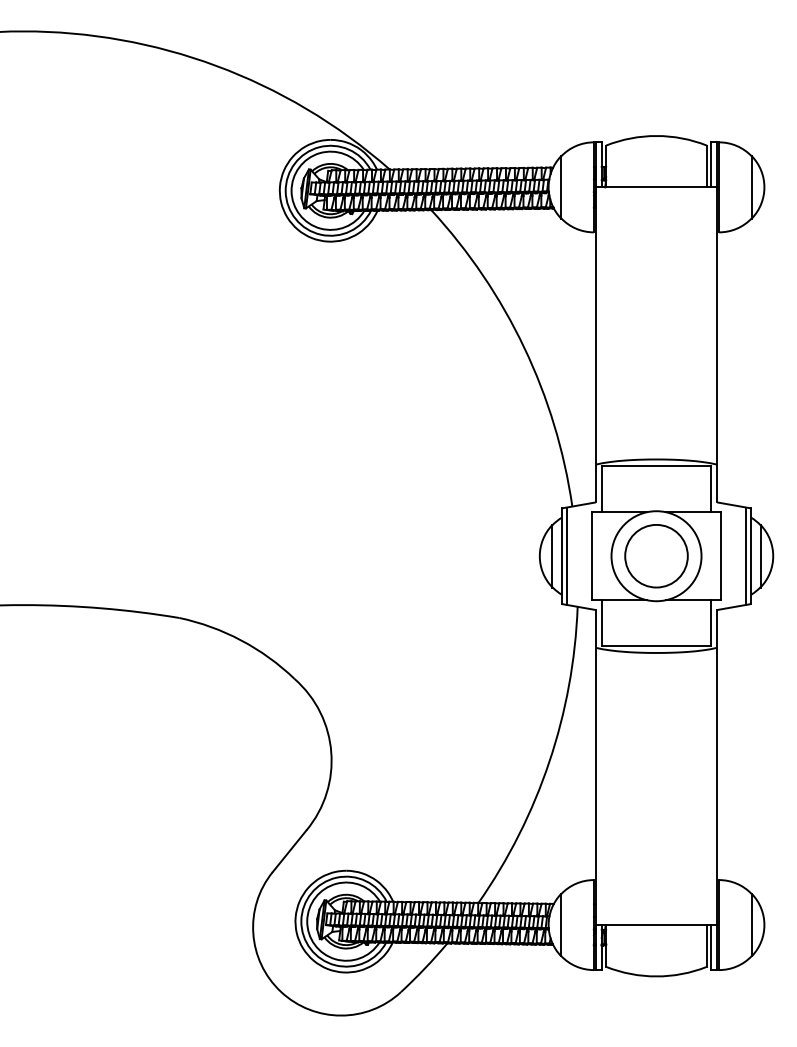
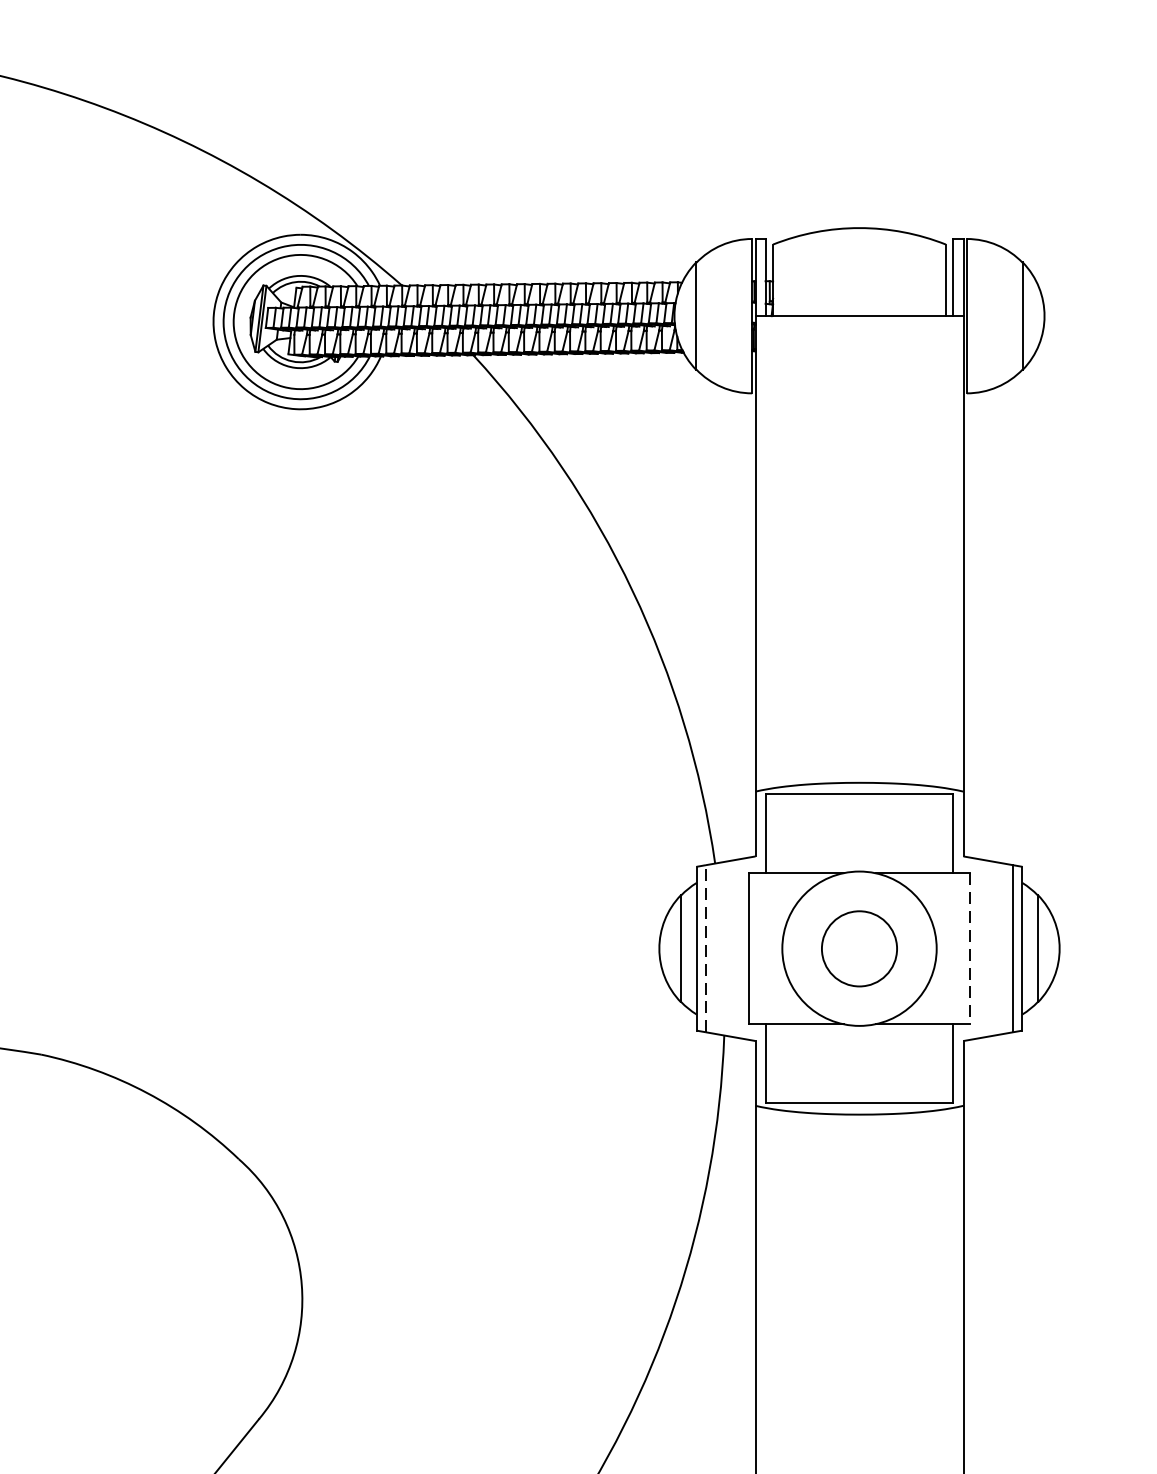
line: (566, 556) -> (705, 949), solid -> dashed
circle: (656, 556) -> (859, 949), size x0.7
line: (721, 556) -> (970, 949), solid -> dashed

